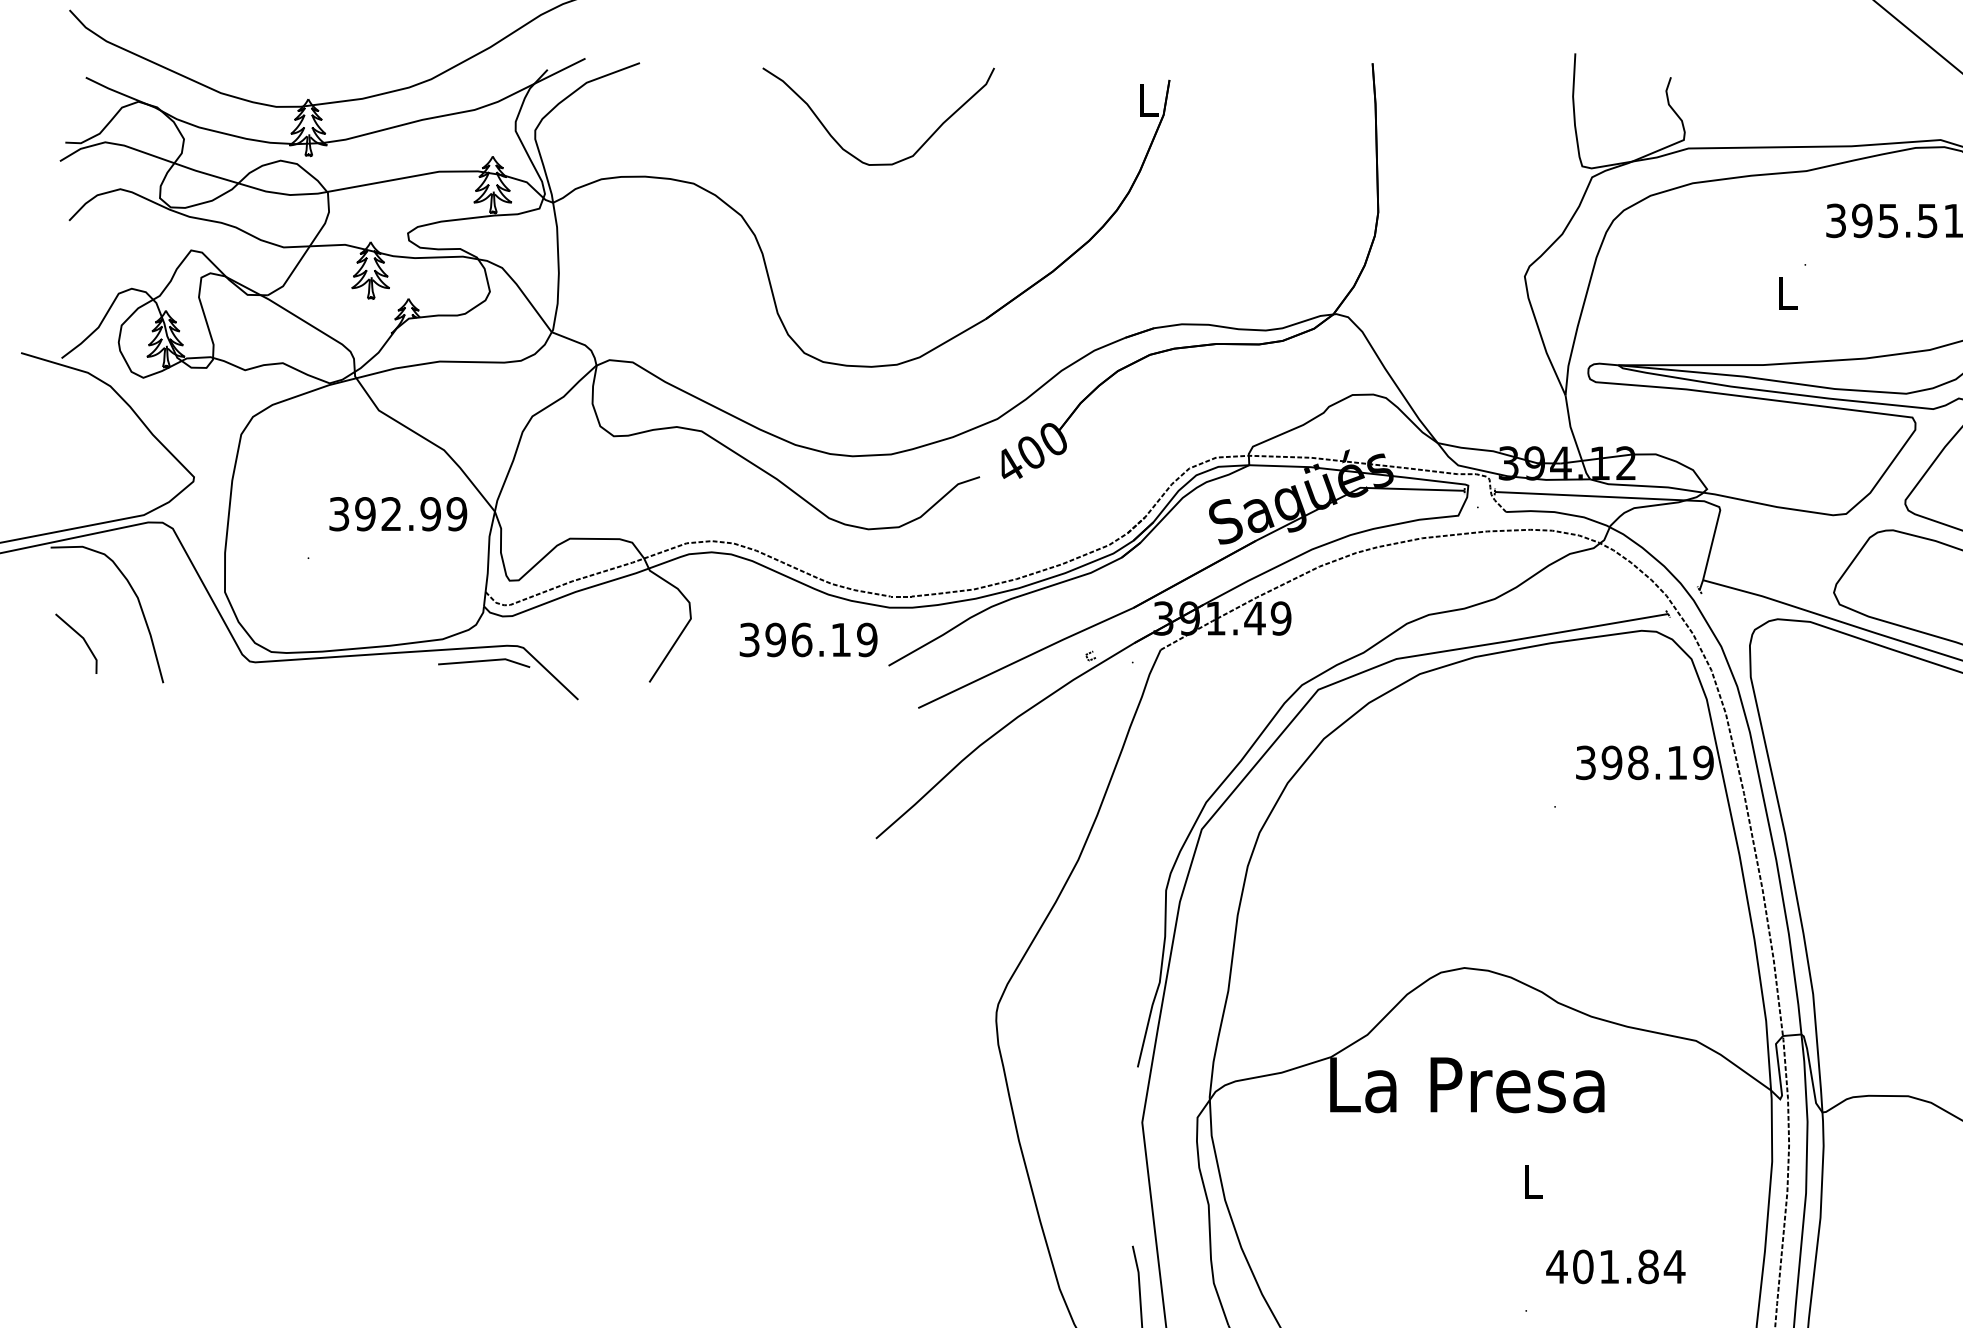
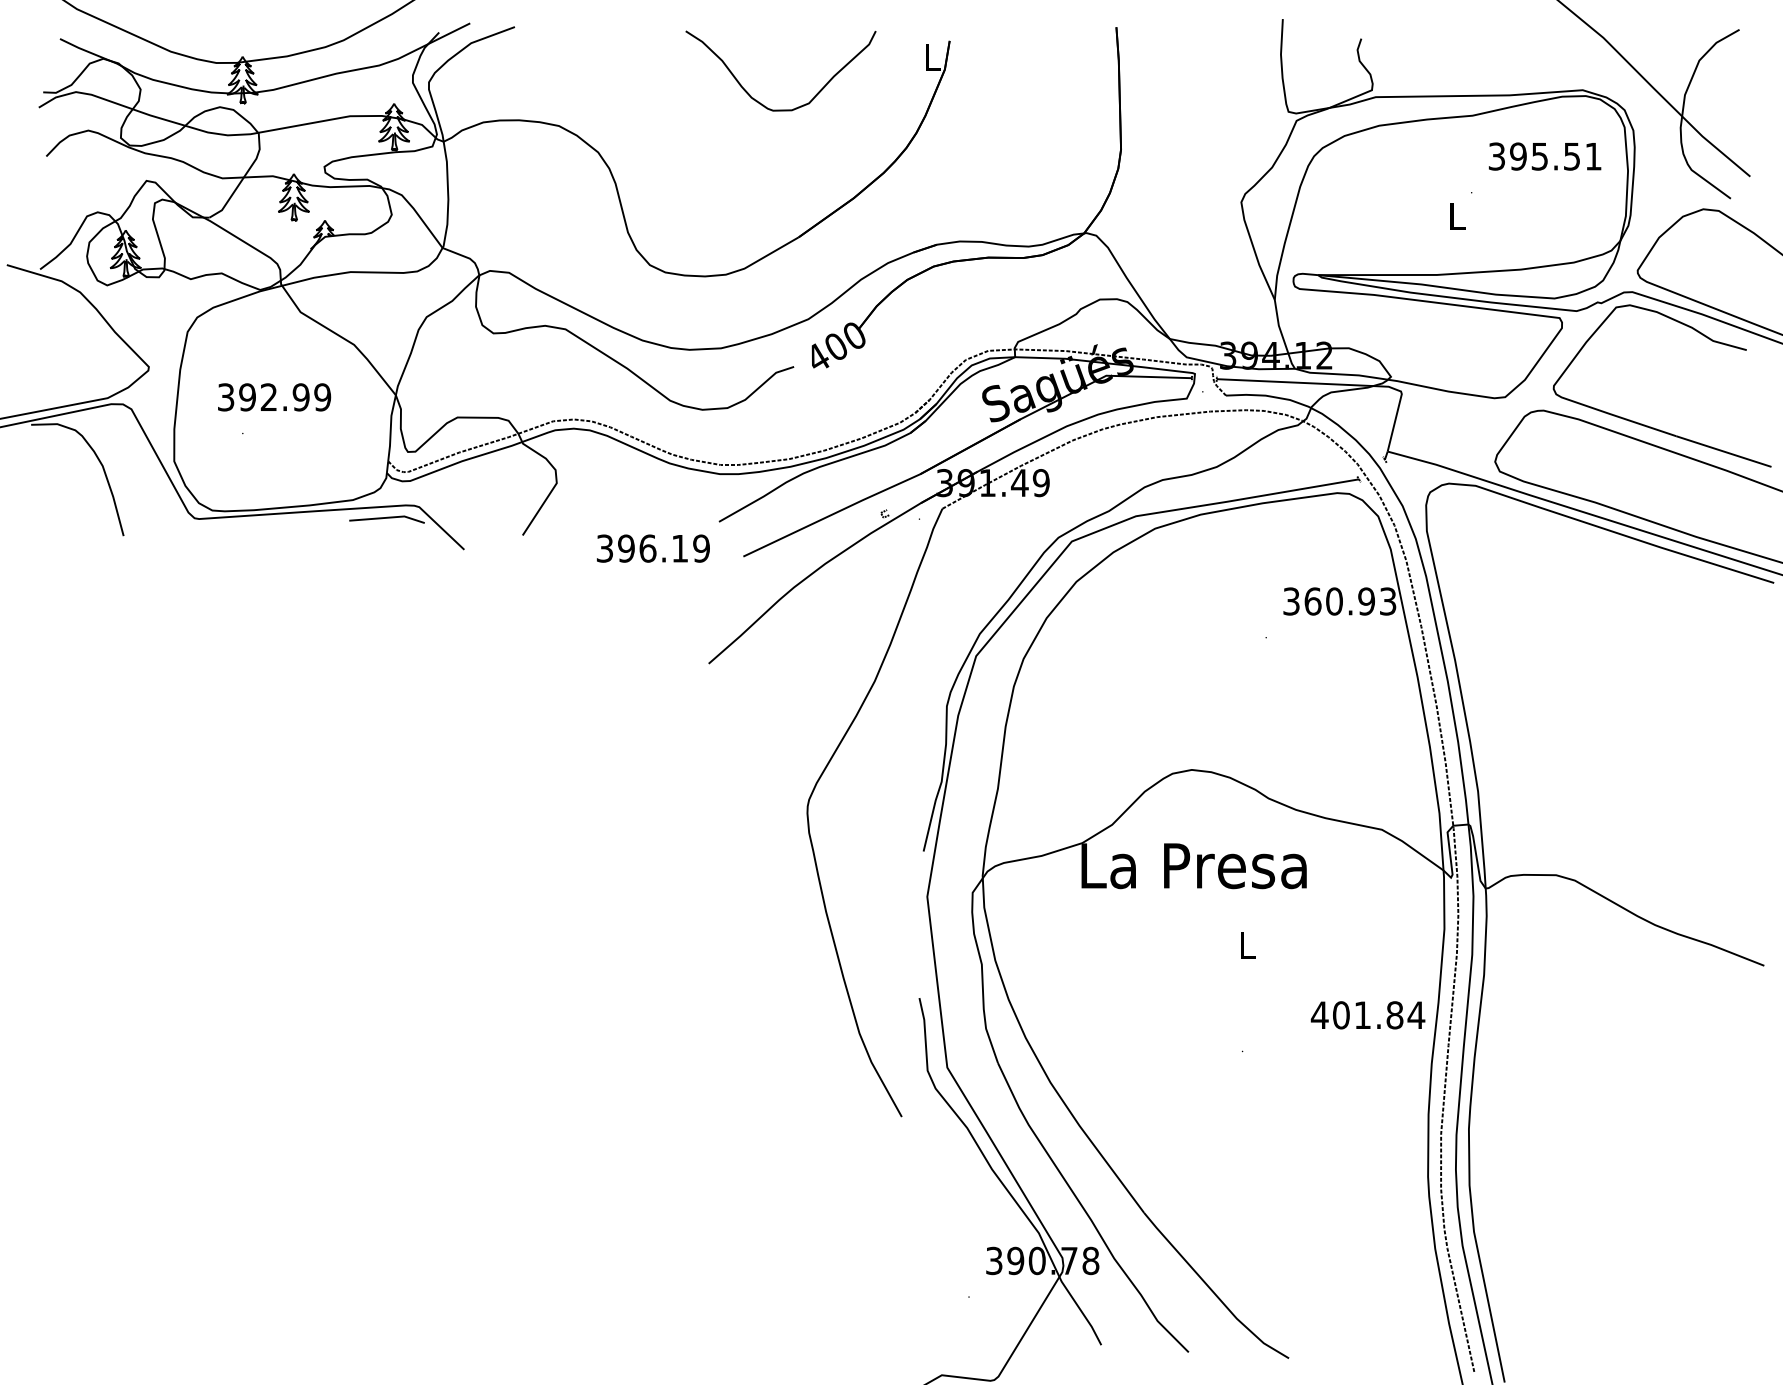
curve: (852, 153) -> (759, 101), moved
text: (398, 514) -> (274, 397), moved
line: (81, 638) -> (56, 499), removed
text: (808, 639) -> (653, 548), moved
text: (1657, 762) -> (1350, 601), 398.19 -> 360.93
text: (1615, 1267) -> (1367, 1015), moved

